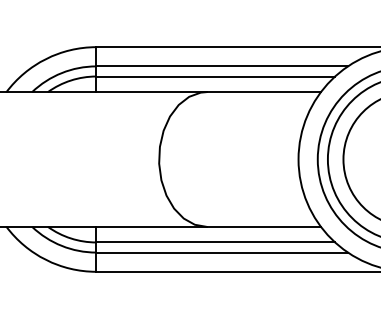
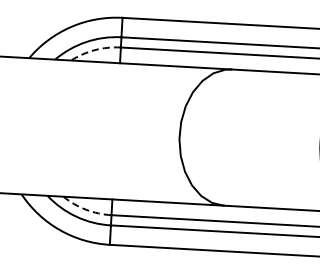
arc: (70, 80) -> (94, 50), solid -> dashed
arc: (70, 238) -> (85, 209), solid -> dashed

